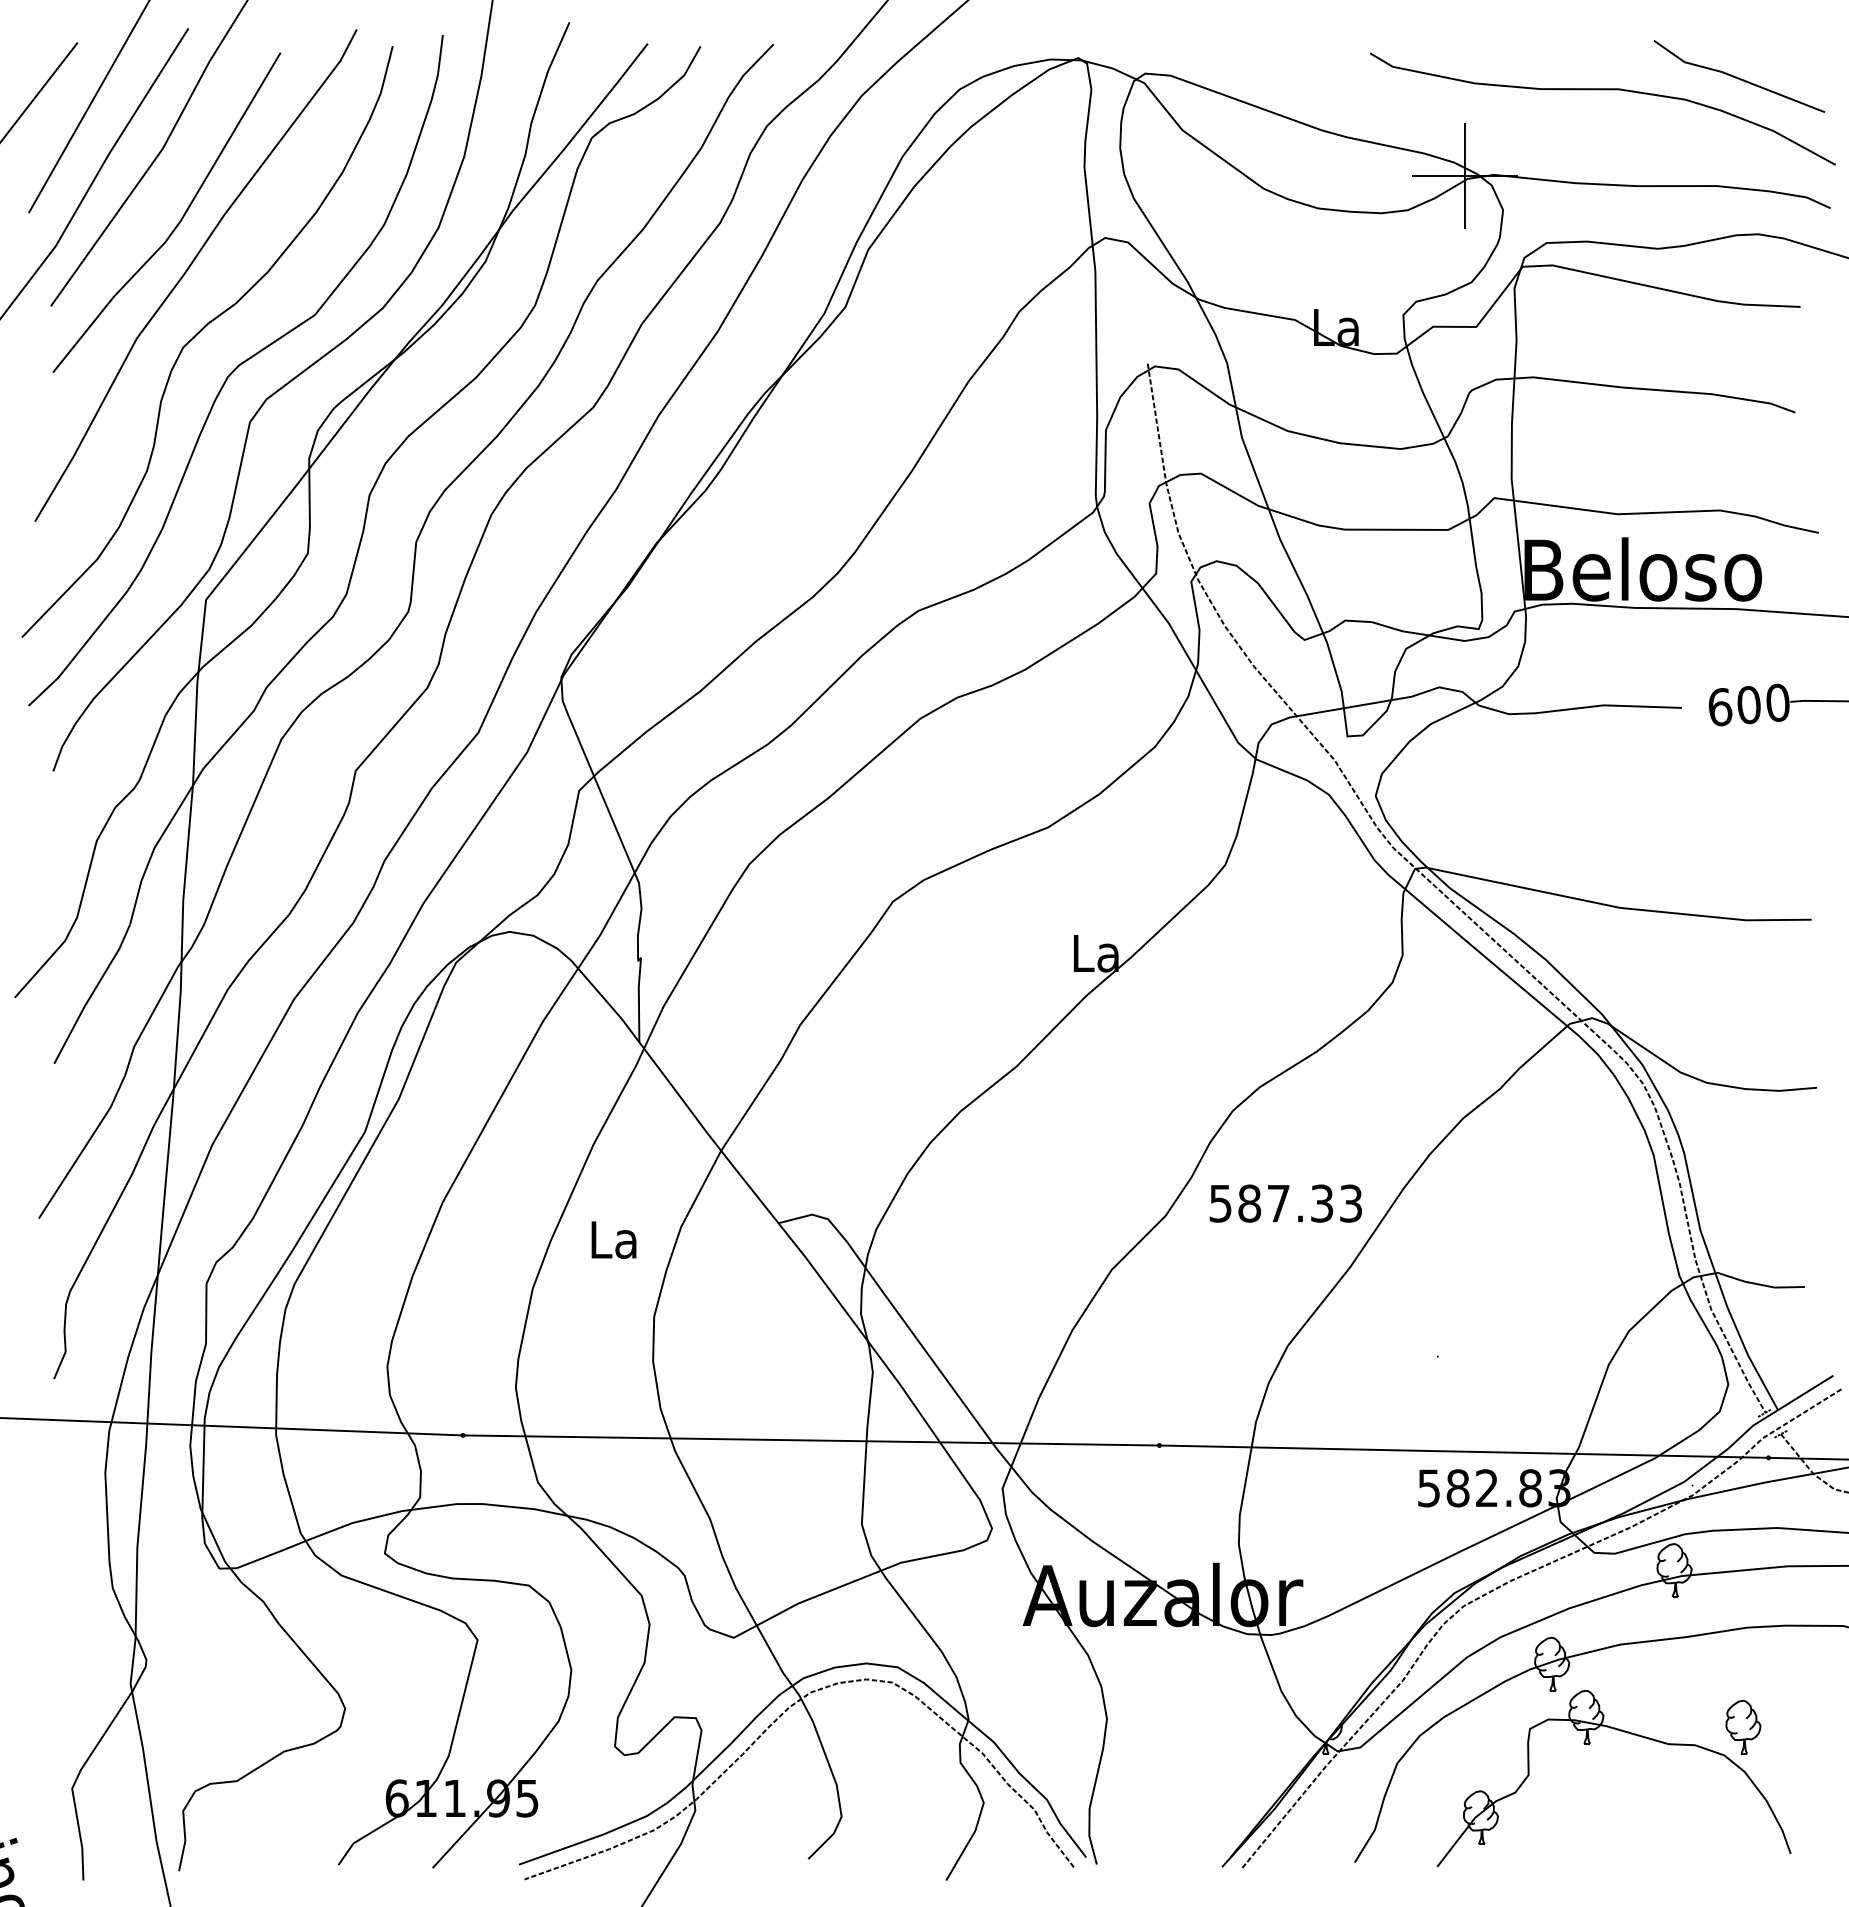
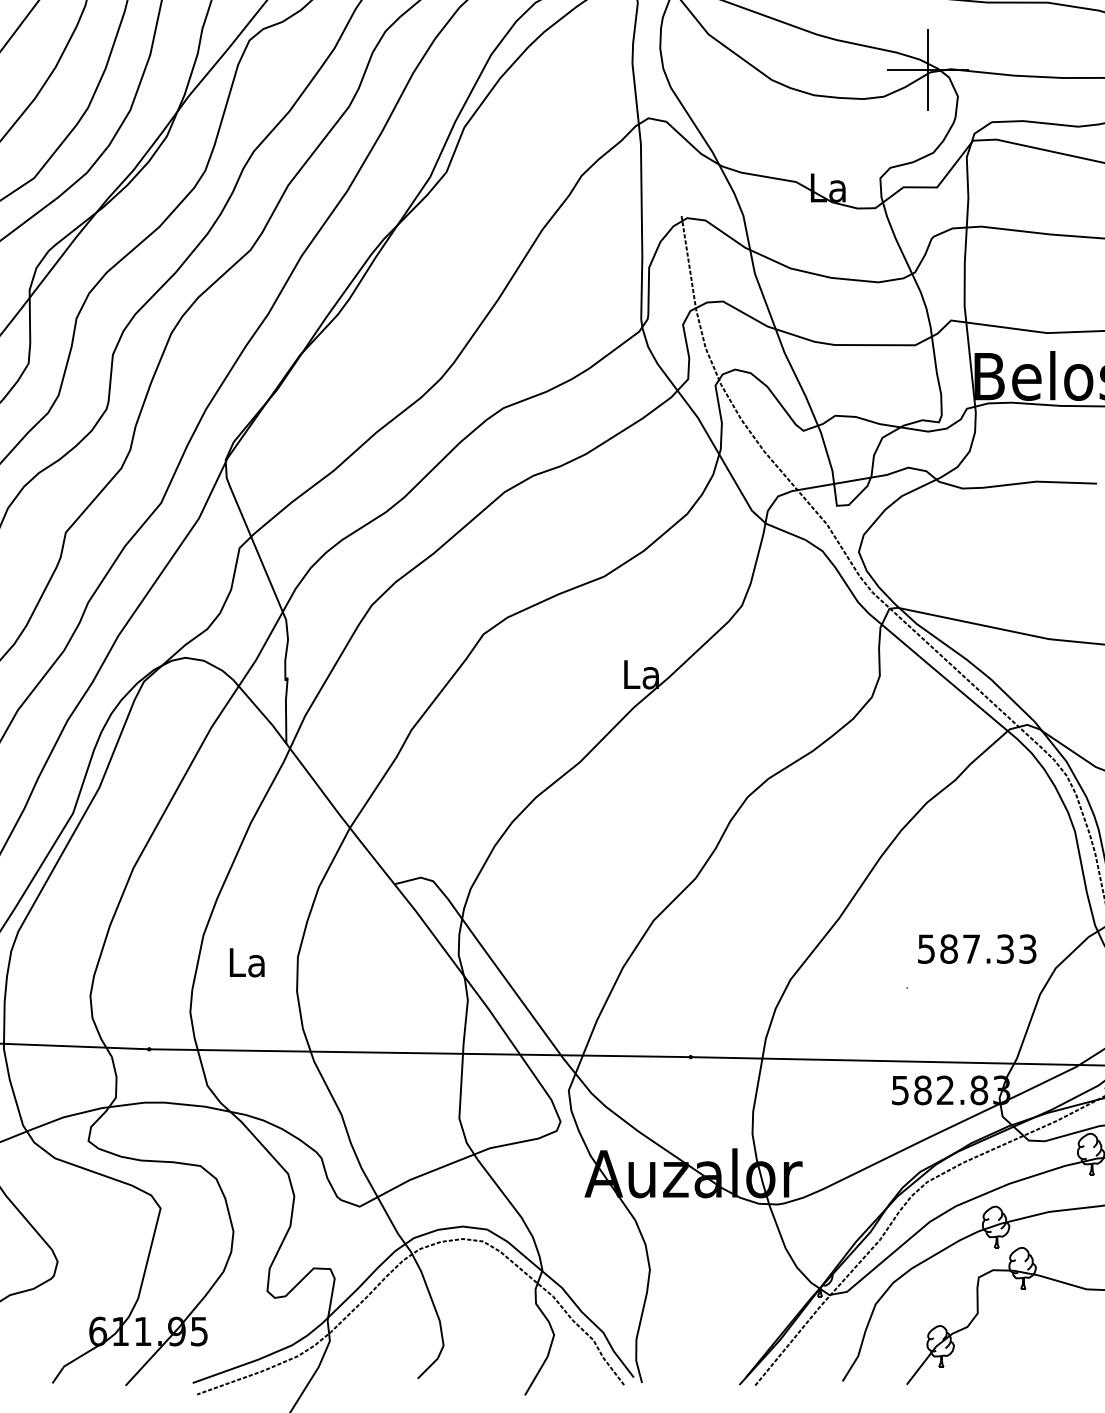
text: (1285, 1203) -> (976, 949), moved
text: (613, 1239) -> (246, 962), moved

